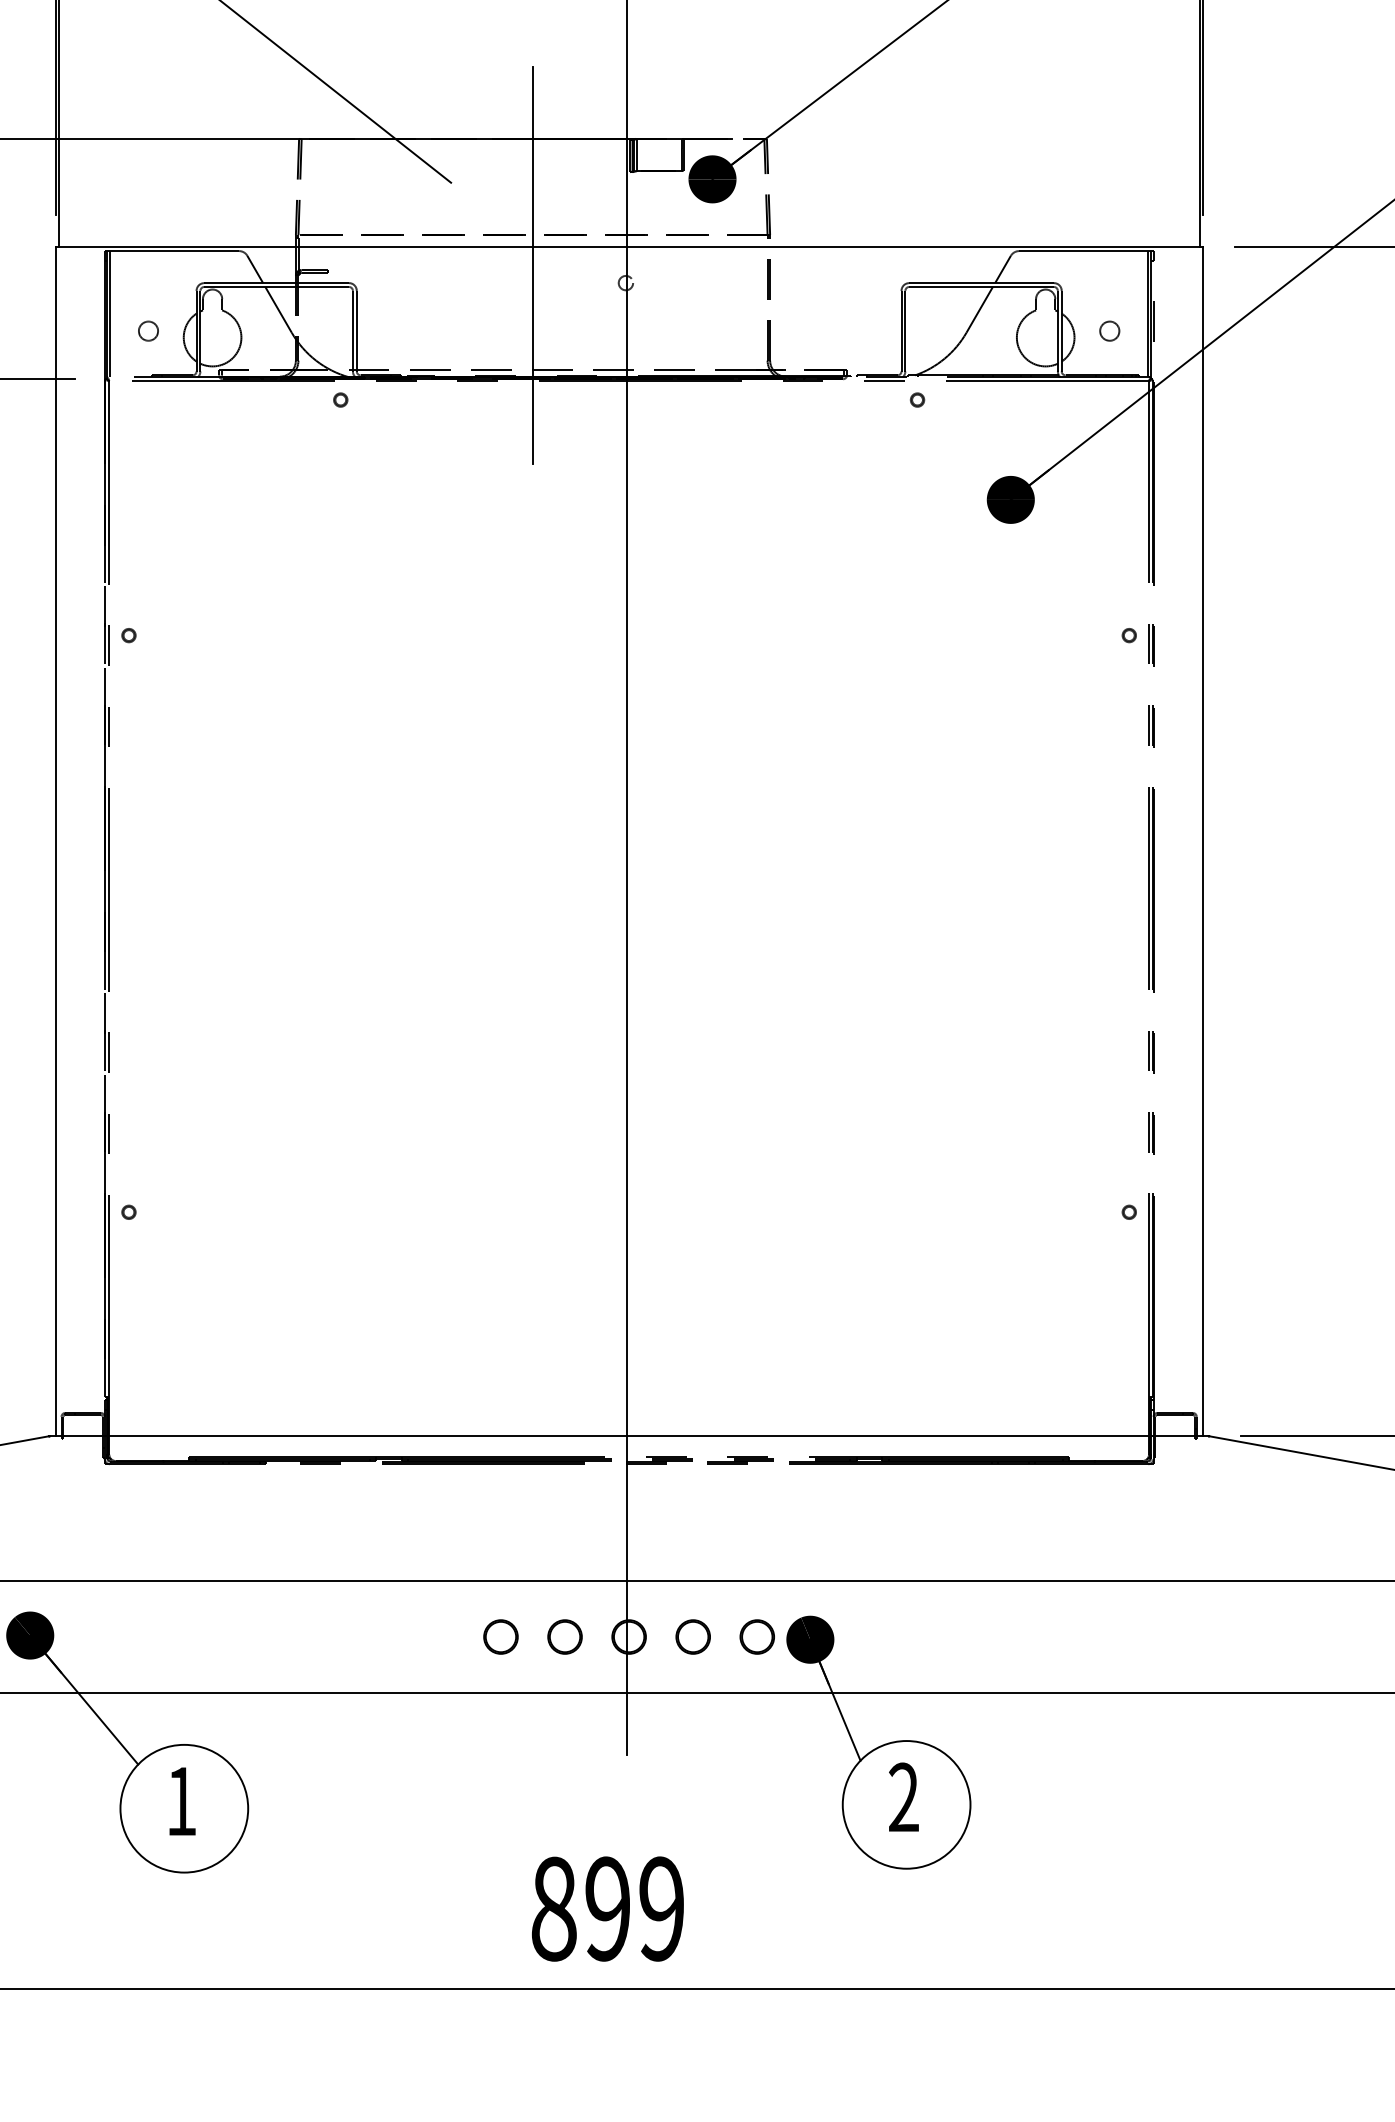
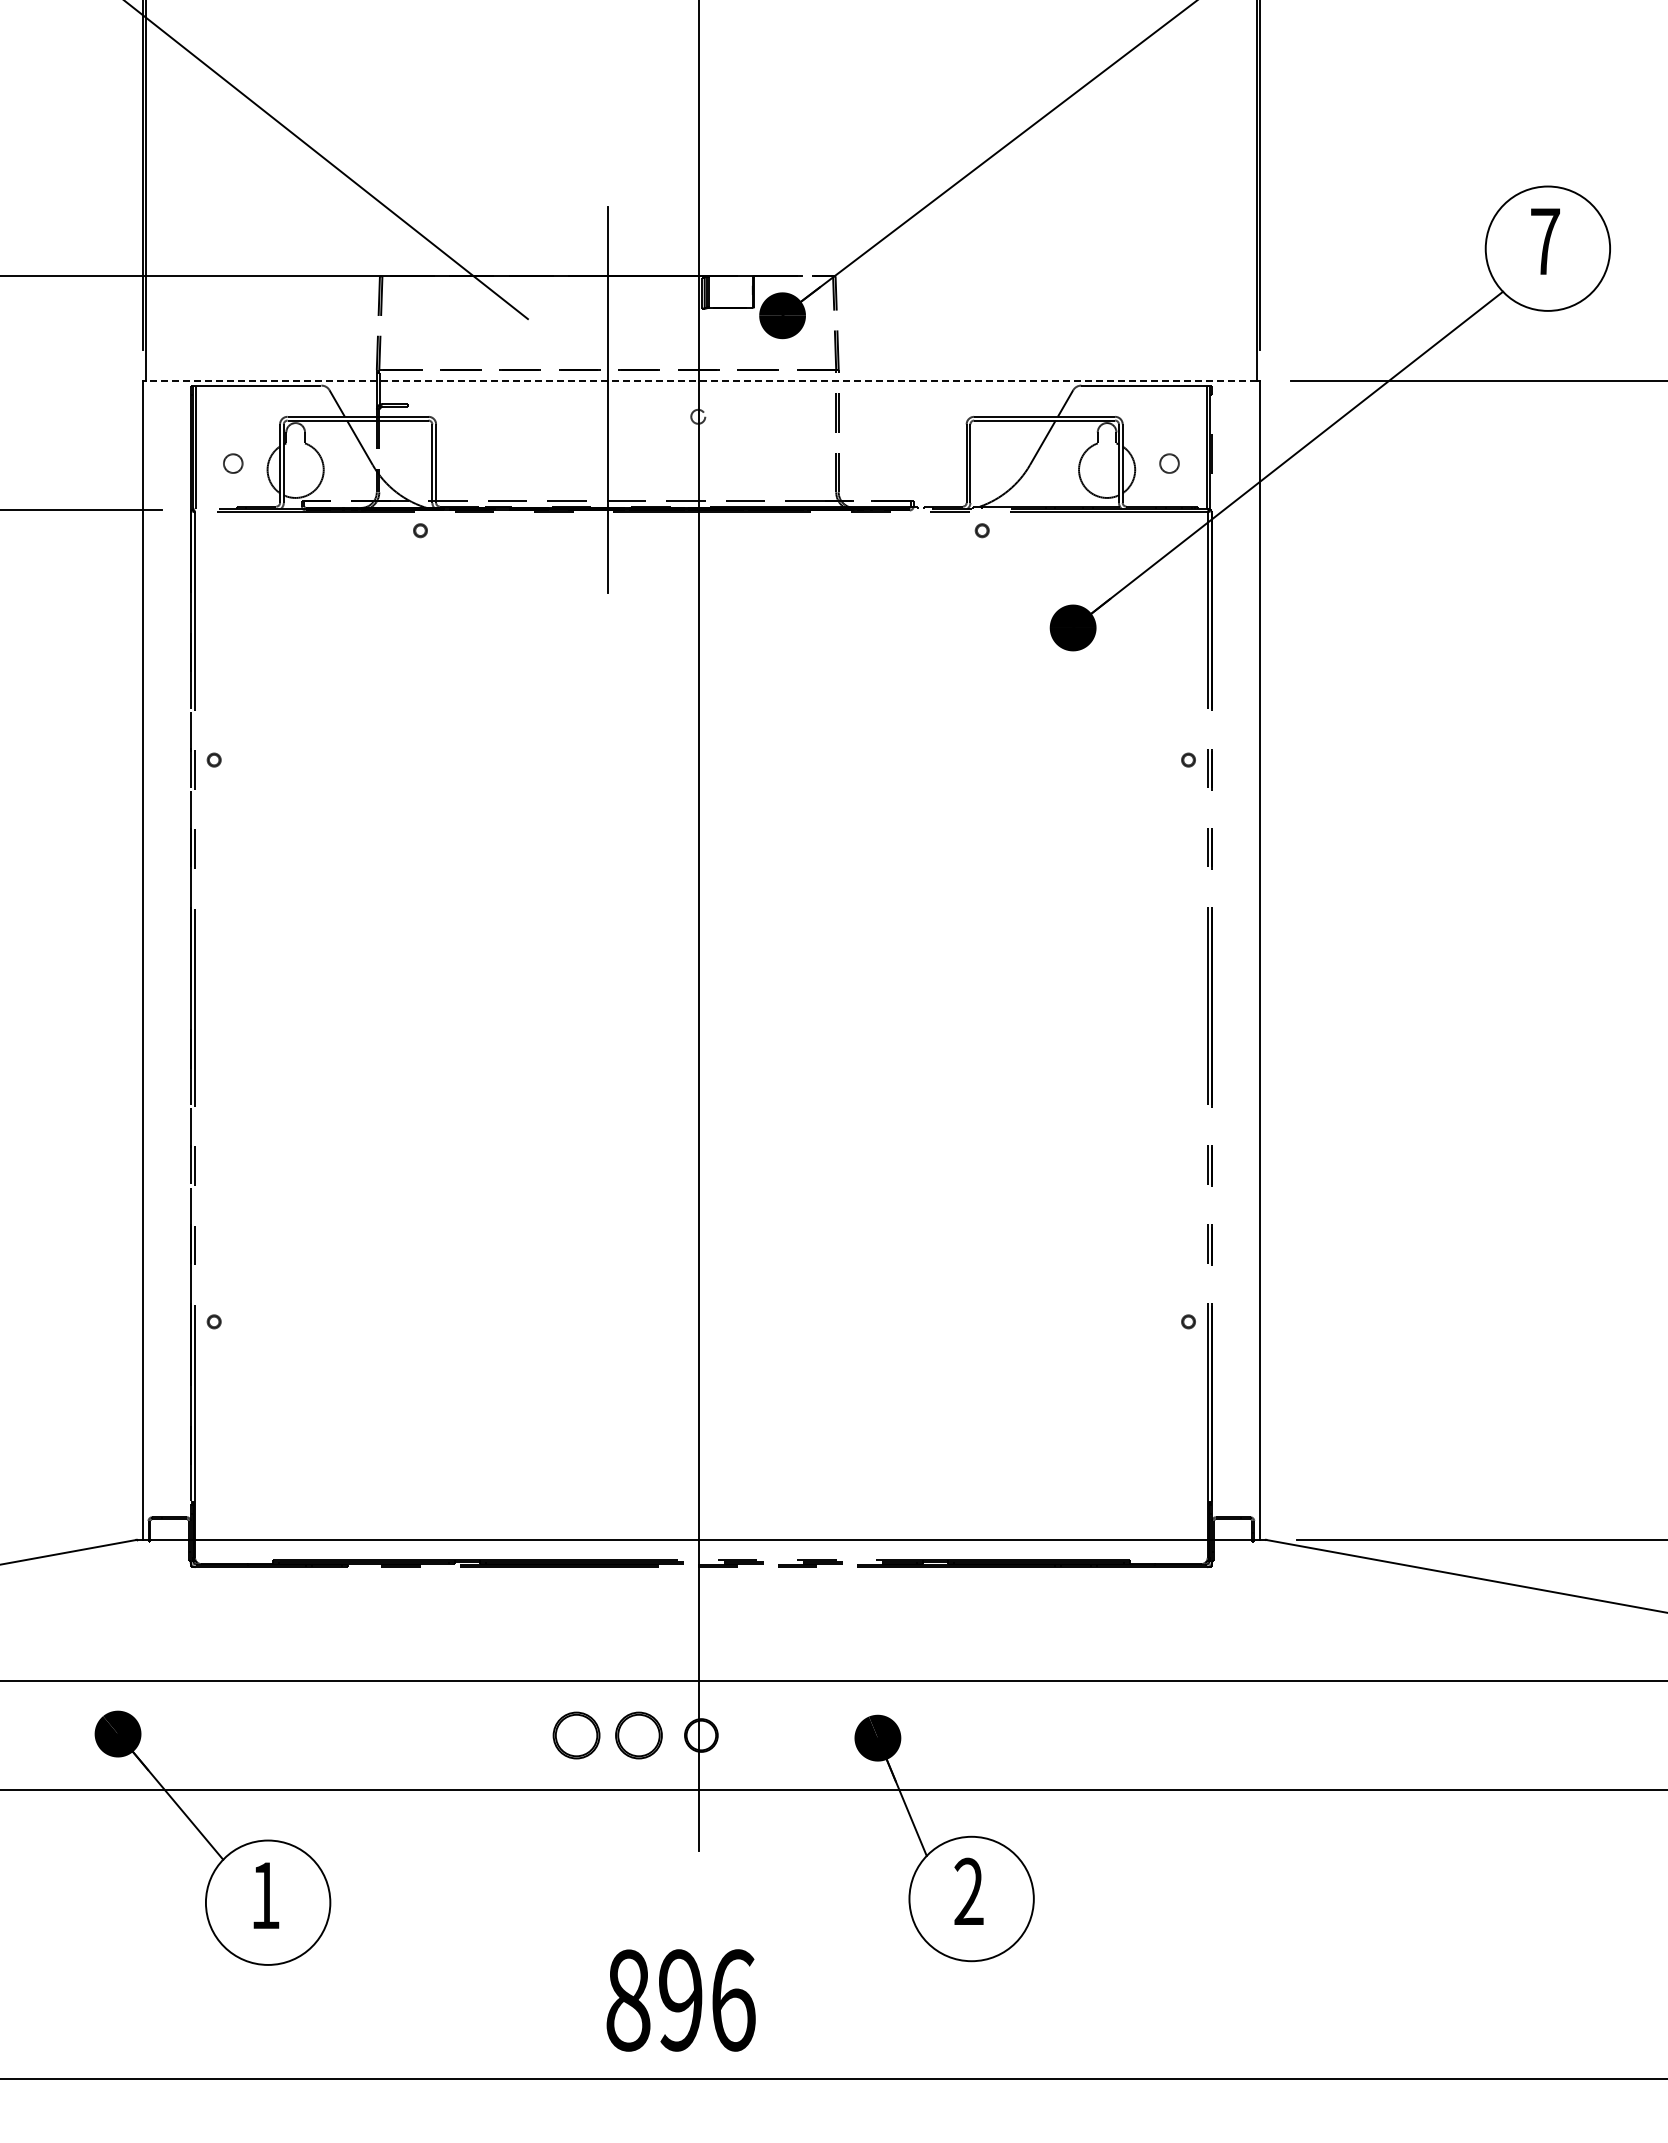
line: (629, 246) -> (701, 381), solid -> dashed
circle: (500, 1637) -> (576, 1735), size x1.4
part: (564, 1637) -> (638, 1735), size x1.4
part: (692, 1637) -> (763, 1735), removed
part: (757, 1637) -> (826, 1735), removed
text: (662, 1909) -> (733, 2000), 899 -> 896

